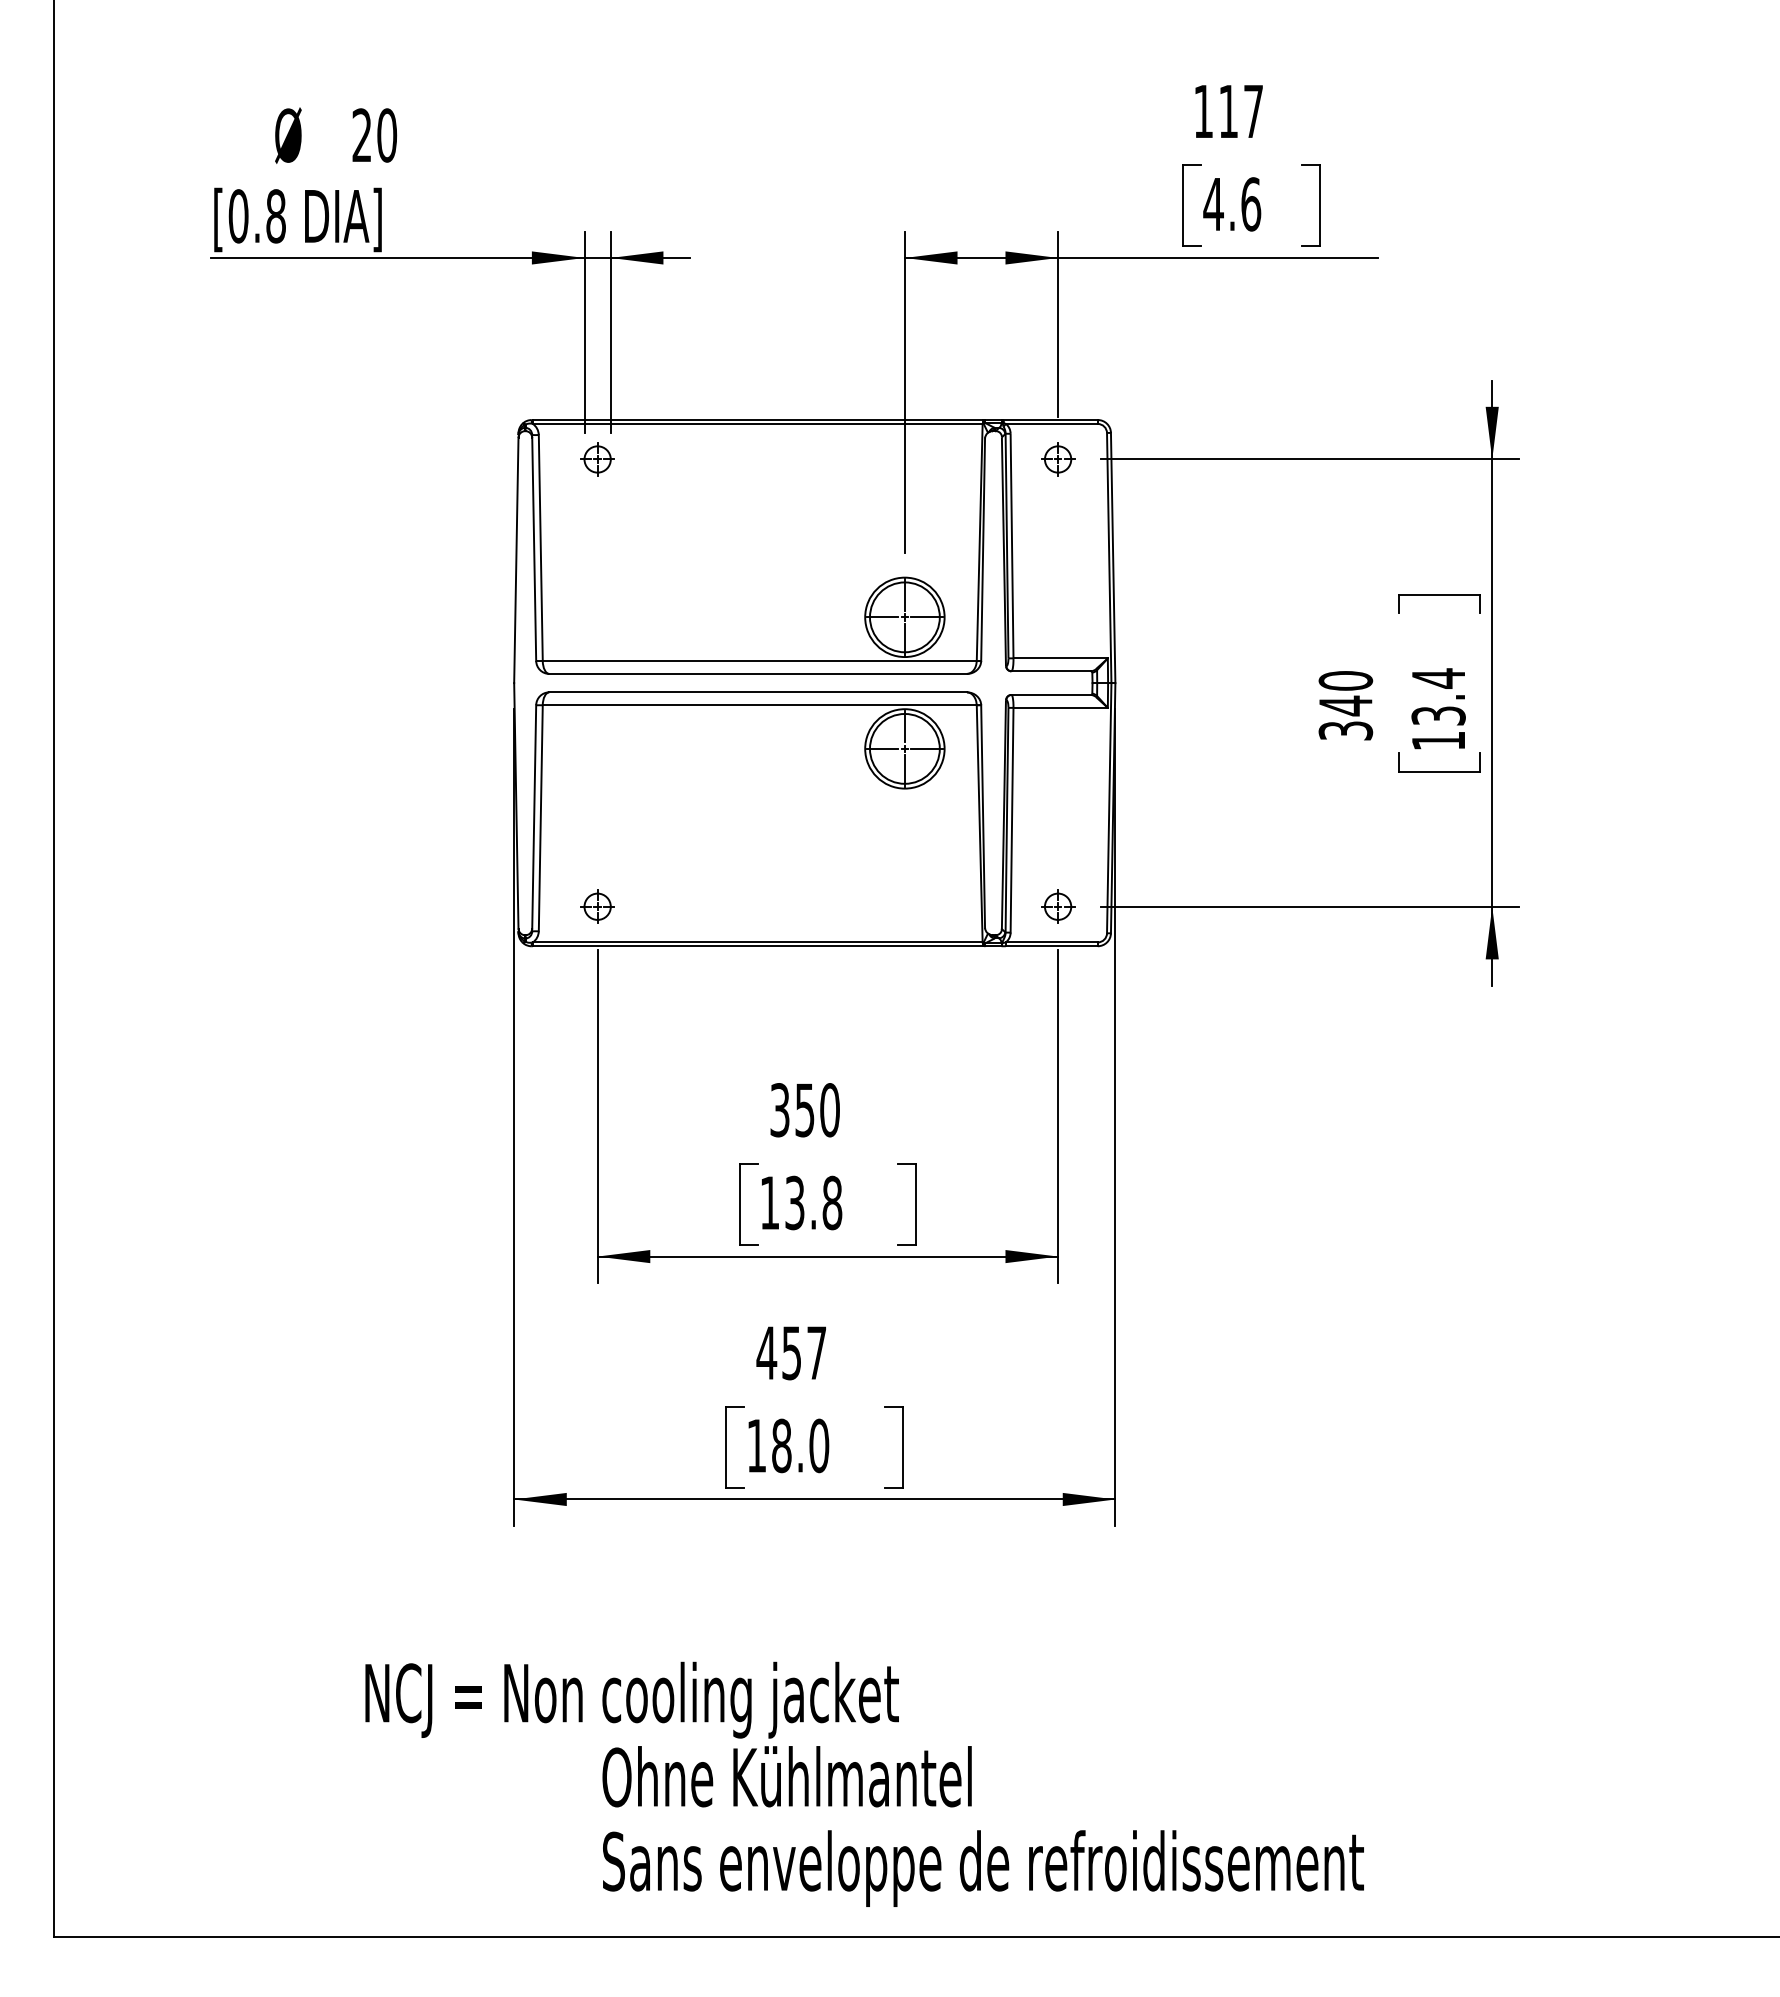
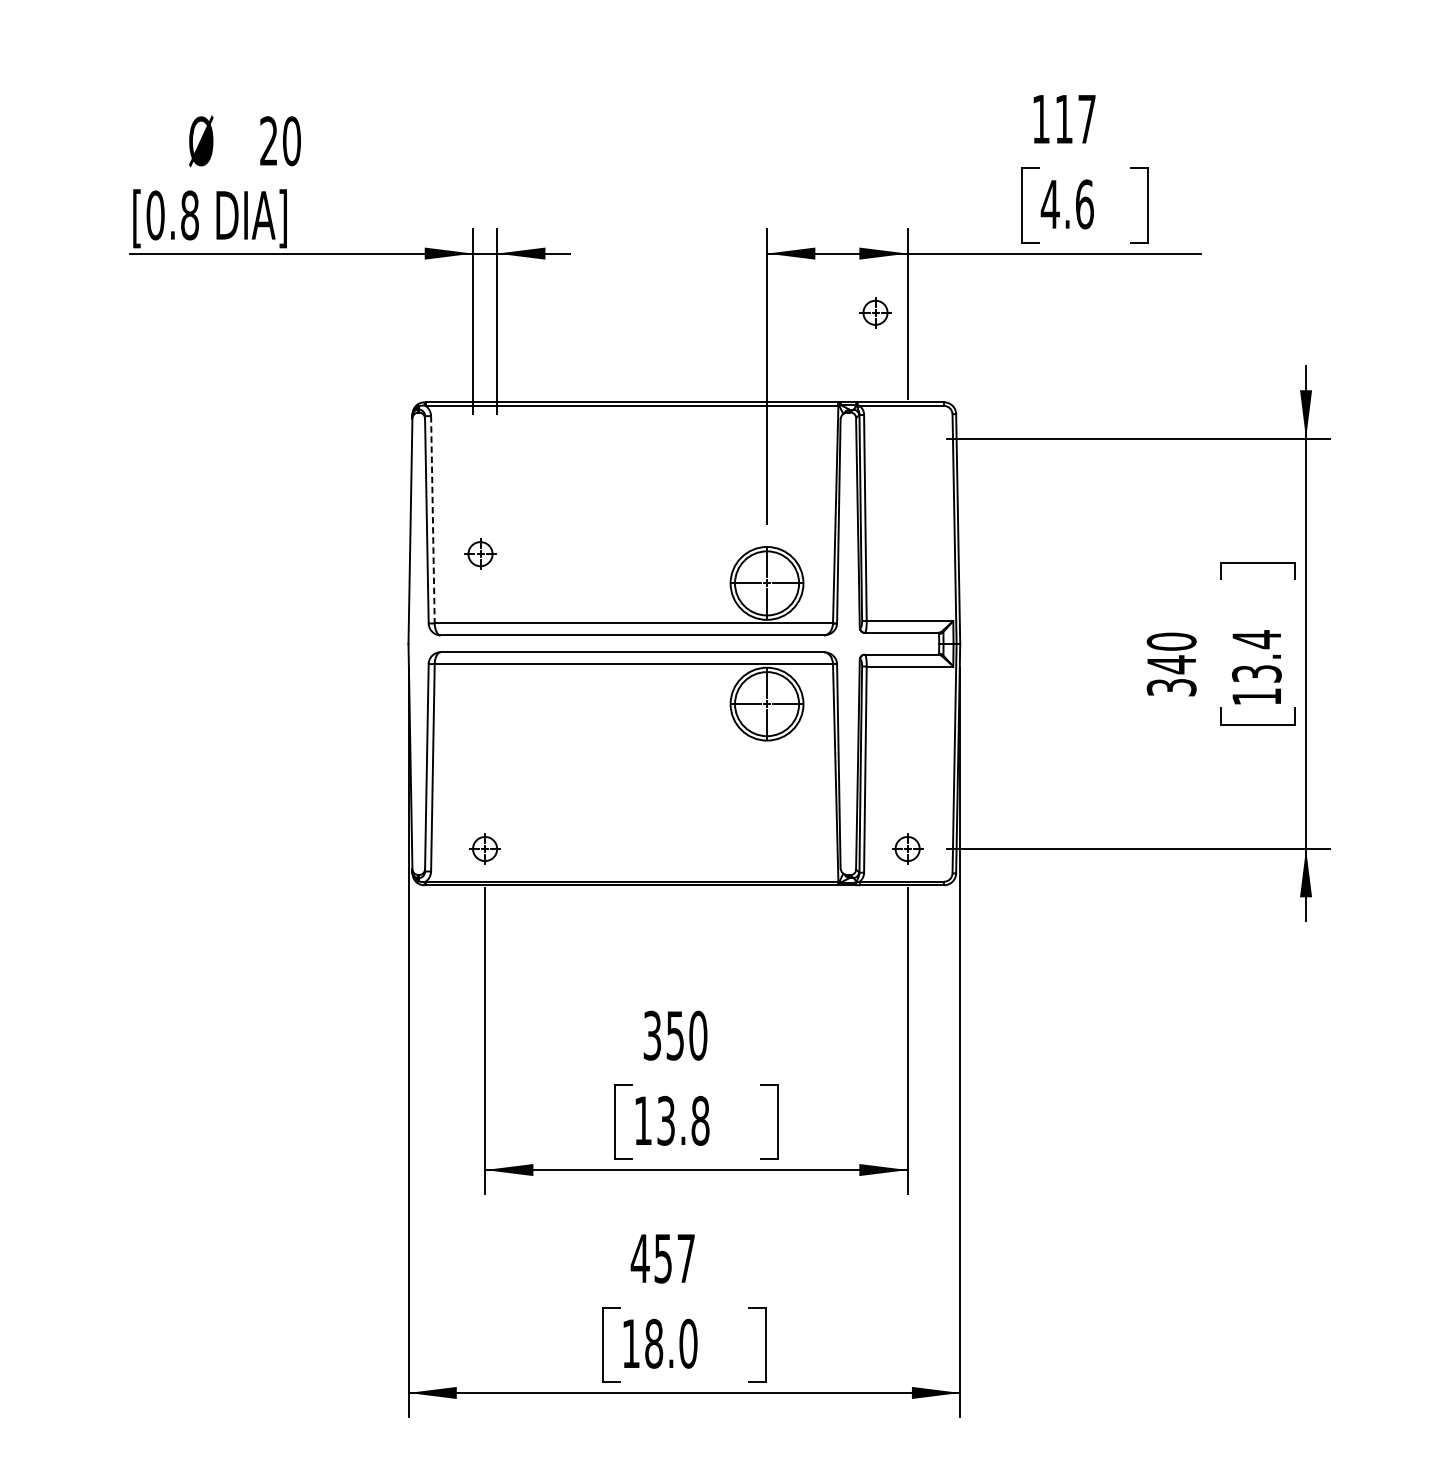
part: (597, 459) -> (480, 554), moved
part: (1058, 459) -> (875, 312), moved
line: (540, 548) -> (432, 520), solid -> dashed

